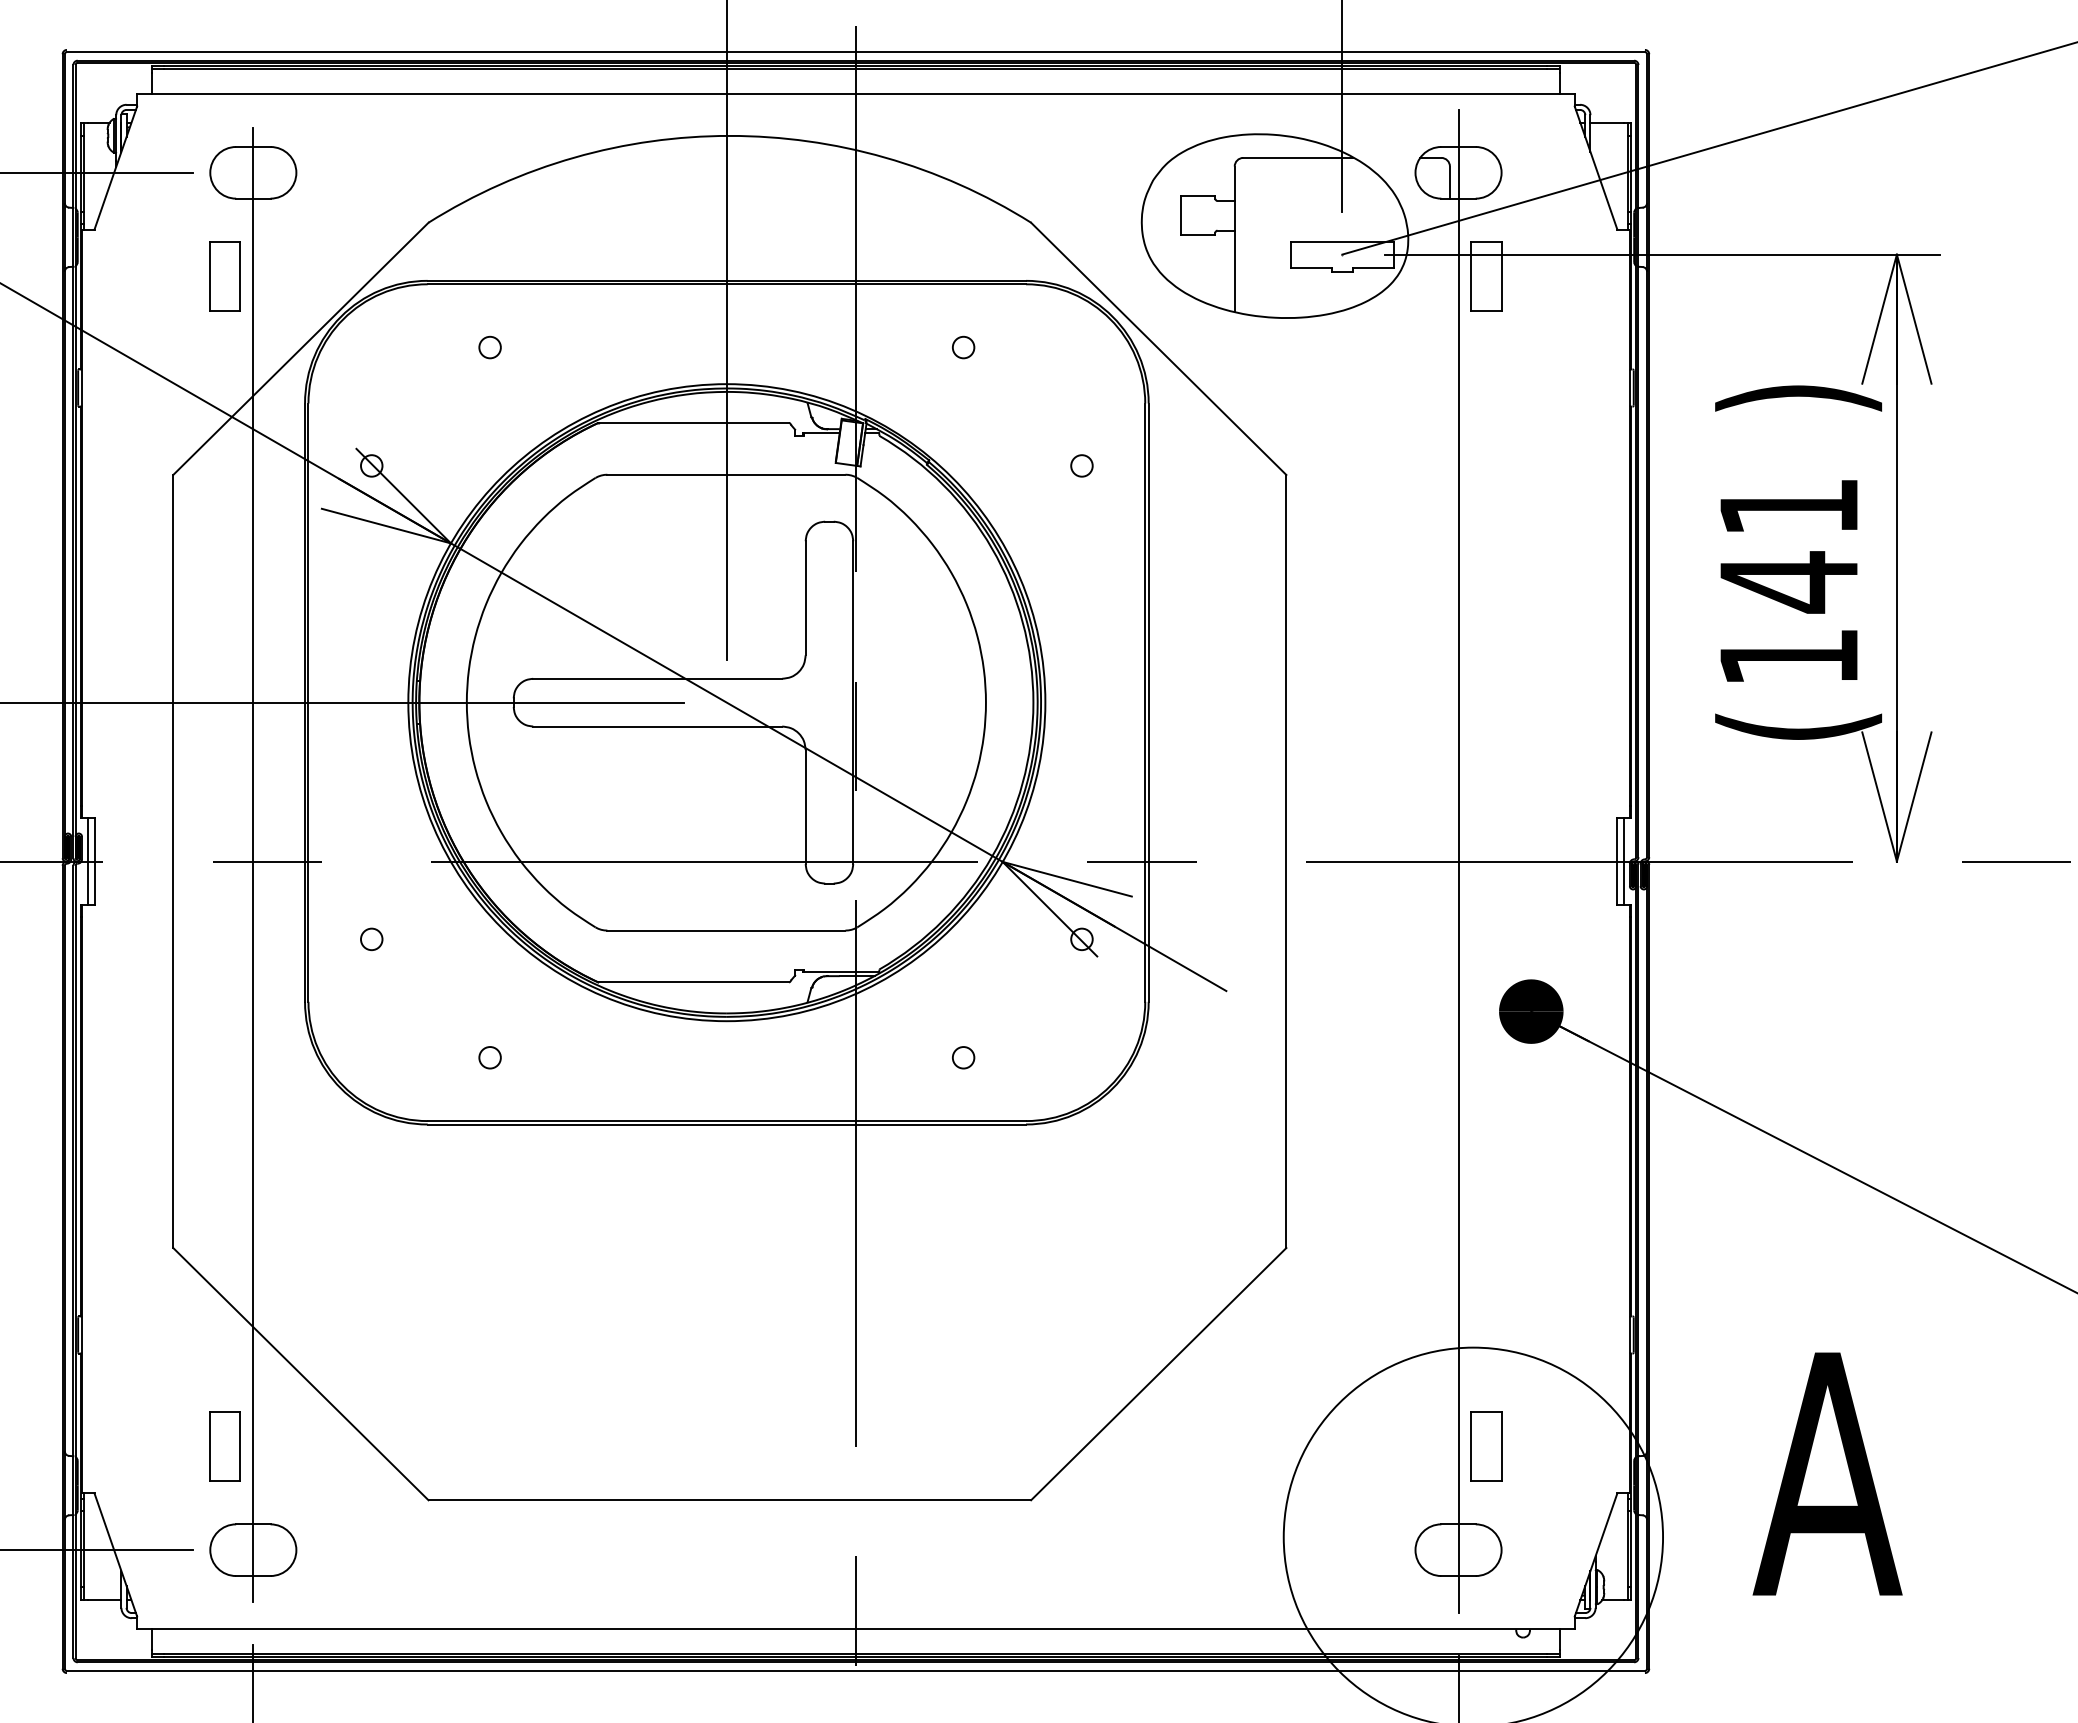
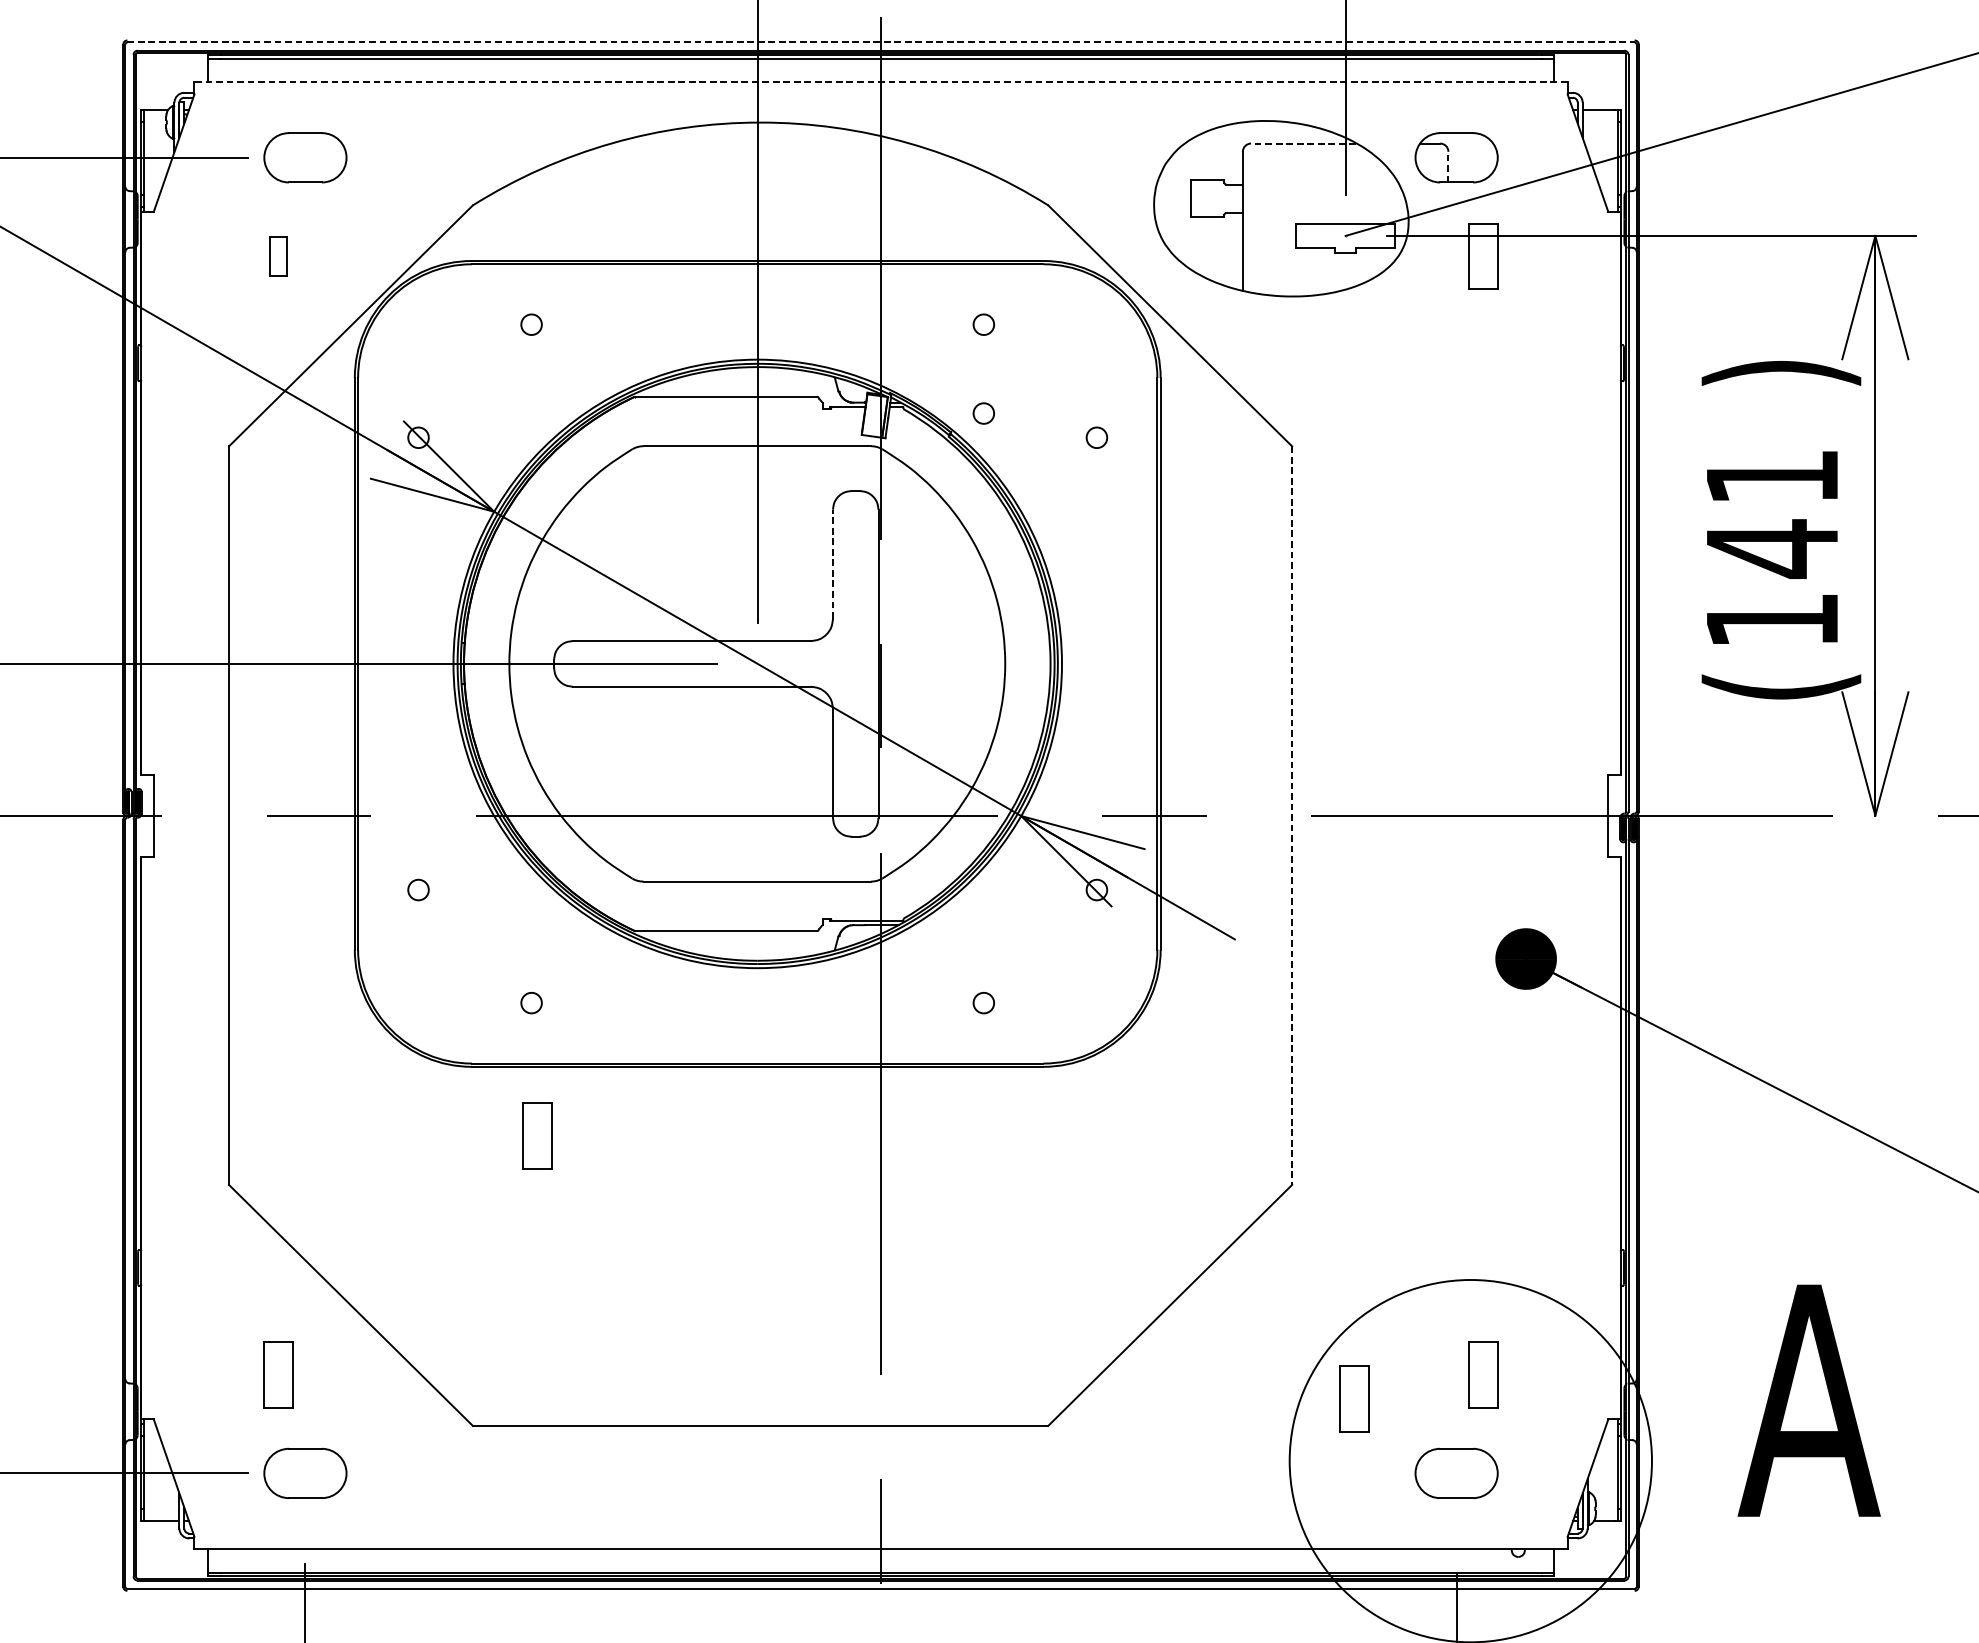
line: (855, 52) -> (880, 42), solid -> dashed
line: (855, 93) -> (880, 82), solid -> dashed
line: (1298, 157) -> (1303, 143), solid -> dashed
line: (1449, 182) -> (1448, 167), solid -> dashed
part: (224, 276) -> (277, 256), size x0.6
circle: (963, 440) -> (983, 413), added
line: (805, 597) -> (832, 563), solid -> dashed
line: (87, 861) -> (147, 815), removed
line: (1286, 861) -> (1292, 815), solid -> dashed
line: (1458, 861) -> (1456, 815), removed
line: (1624, 861) -> (1615, 815), removed
line: (253, 864) -> (305, 818), removed
part: (495, 1196) -> (536, 1135), added
part: (1351, 1471) -> (1354, 1398), added

